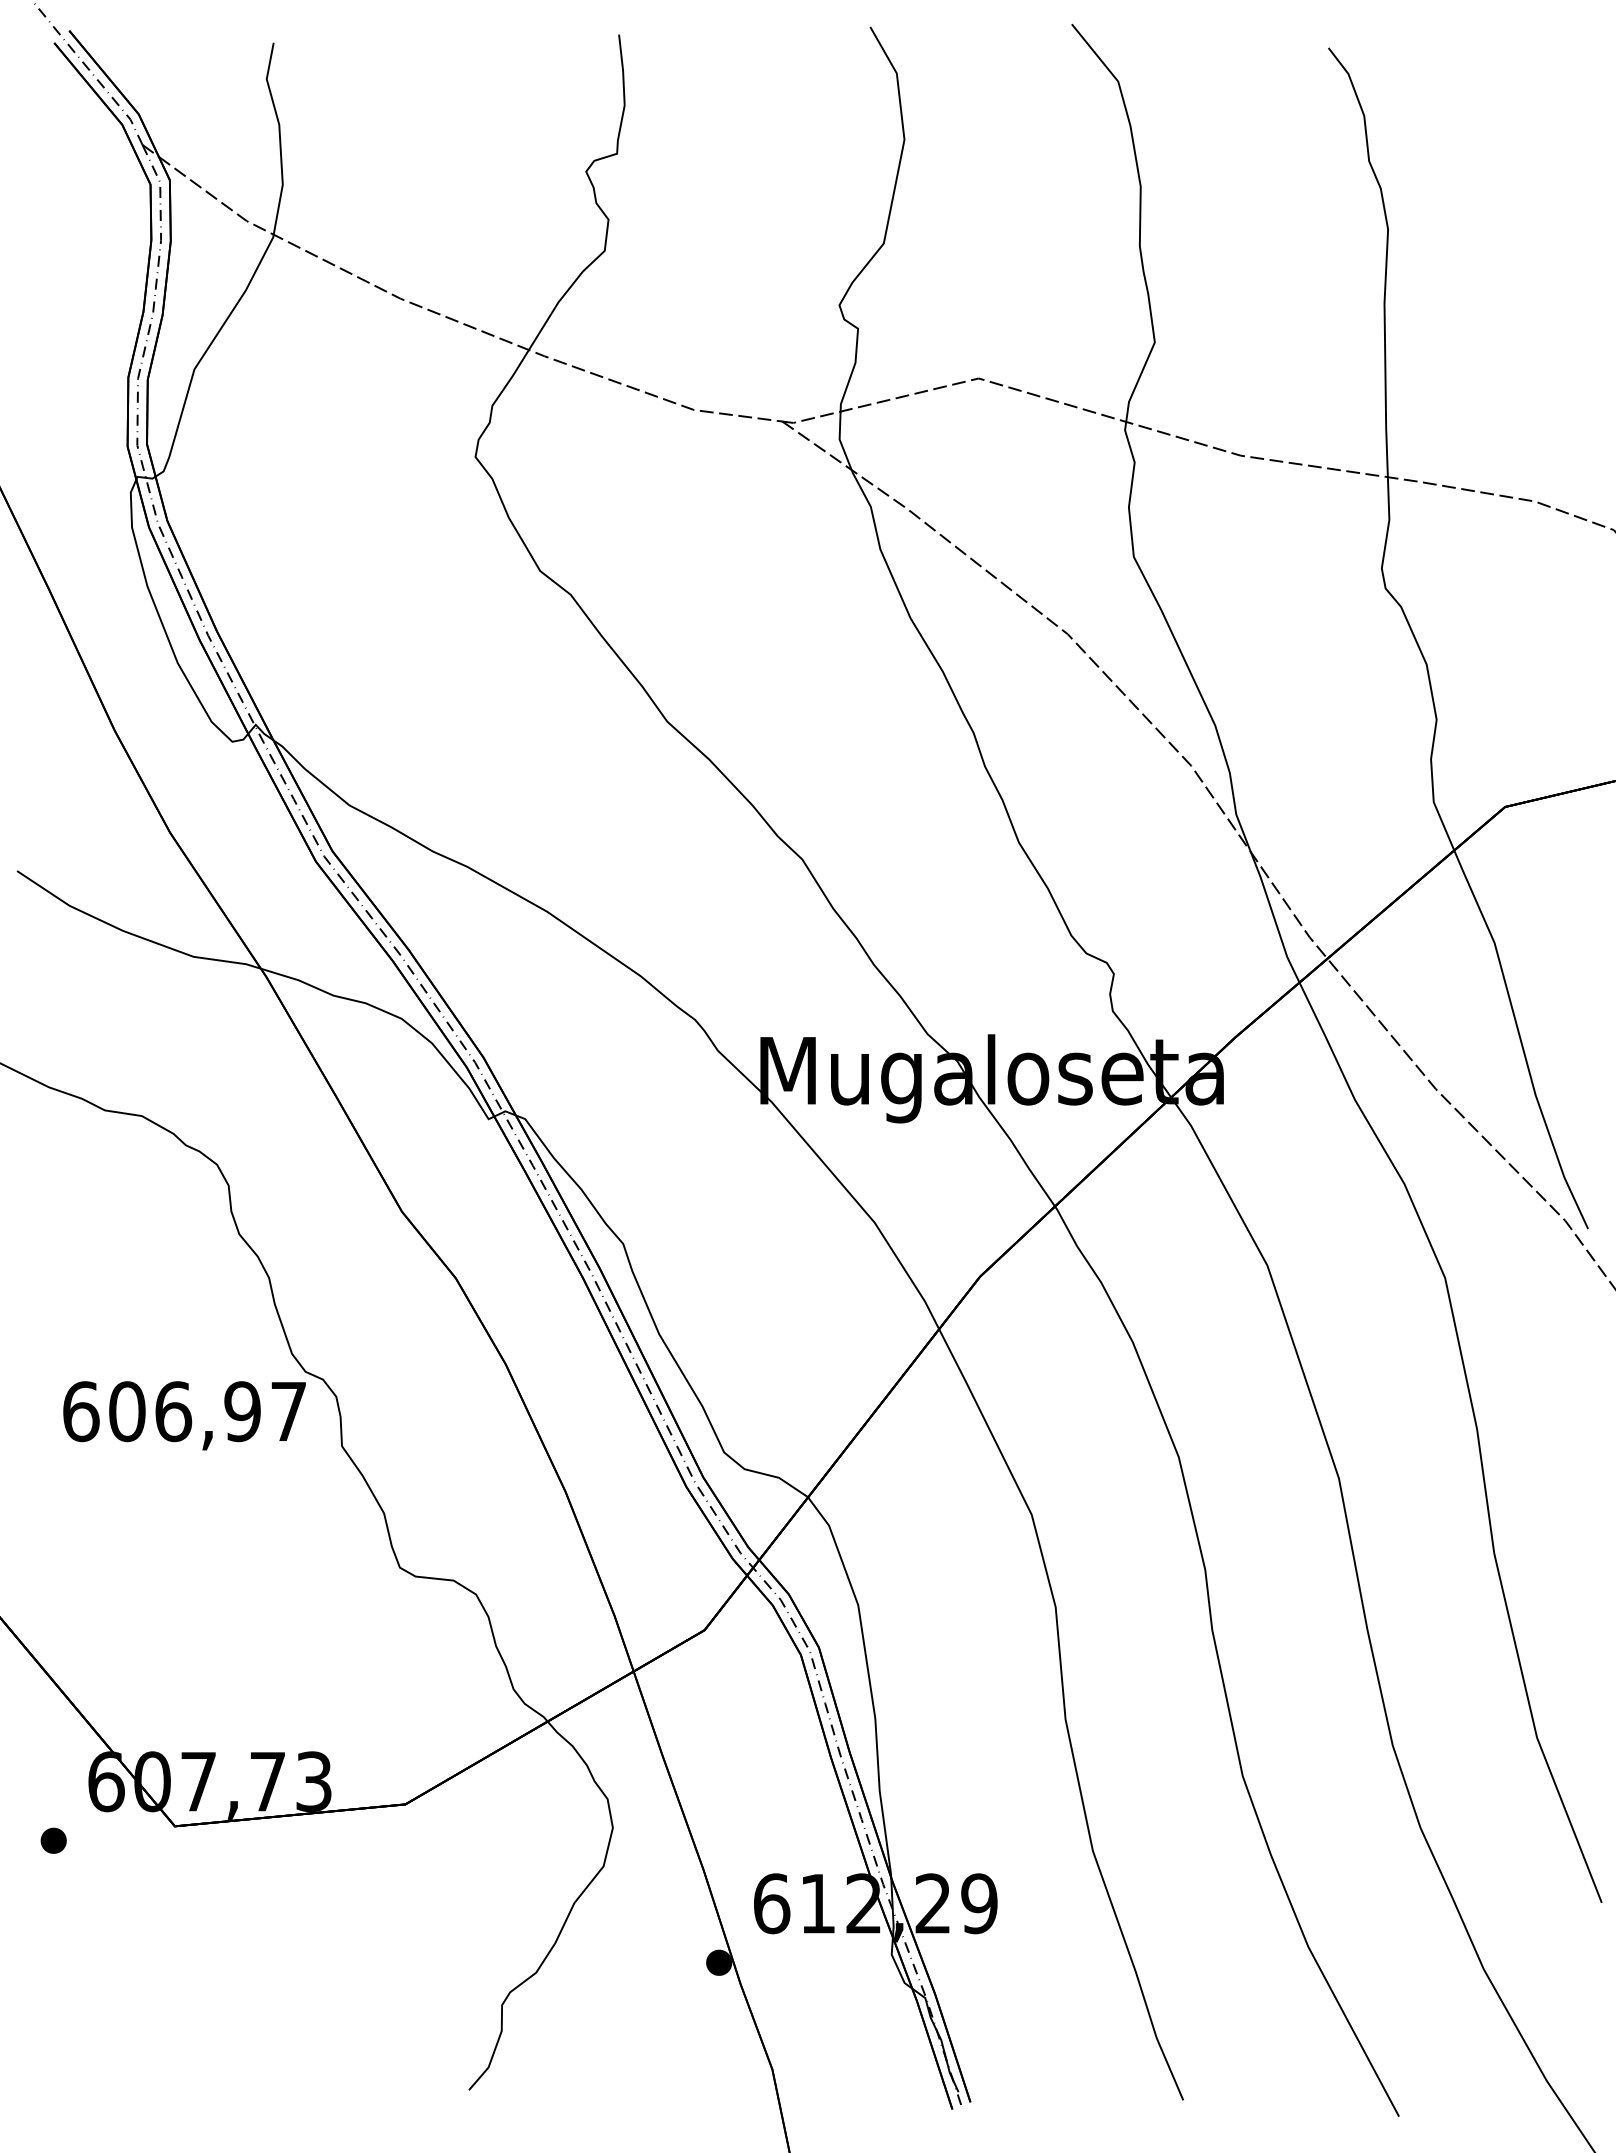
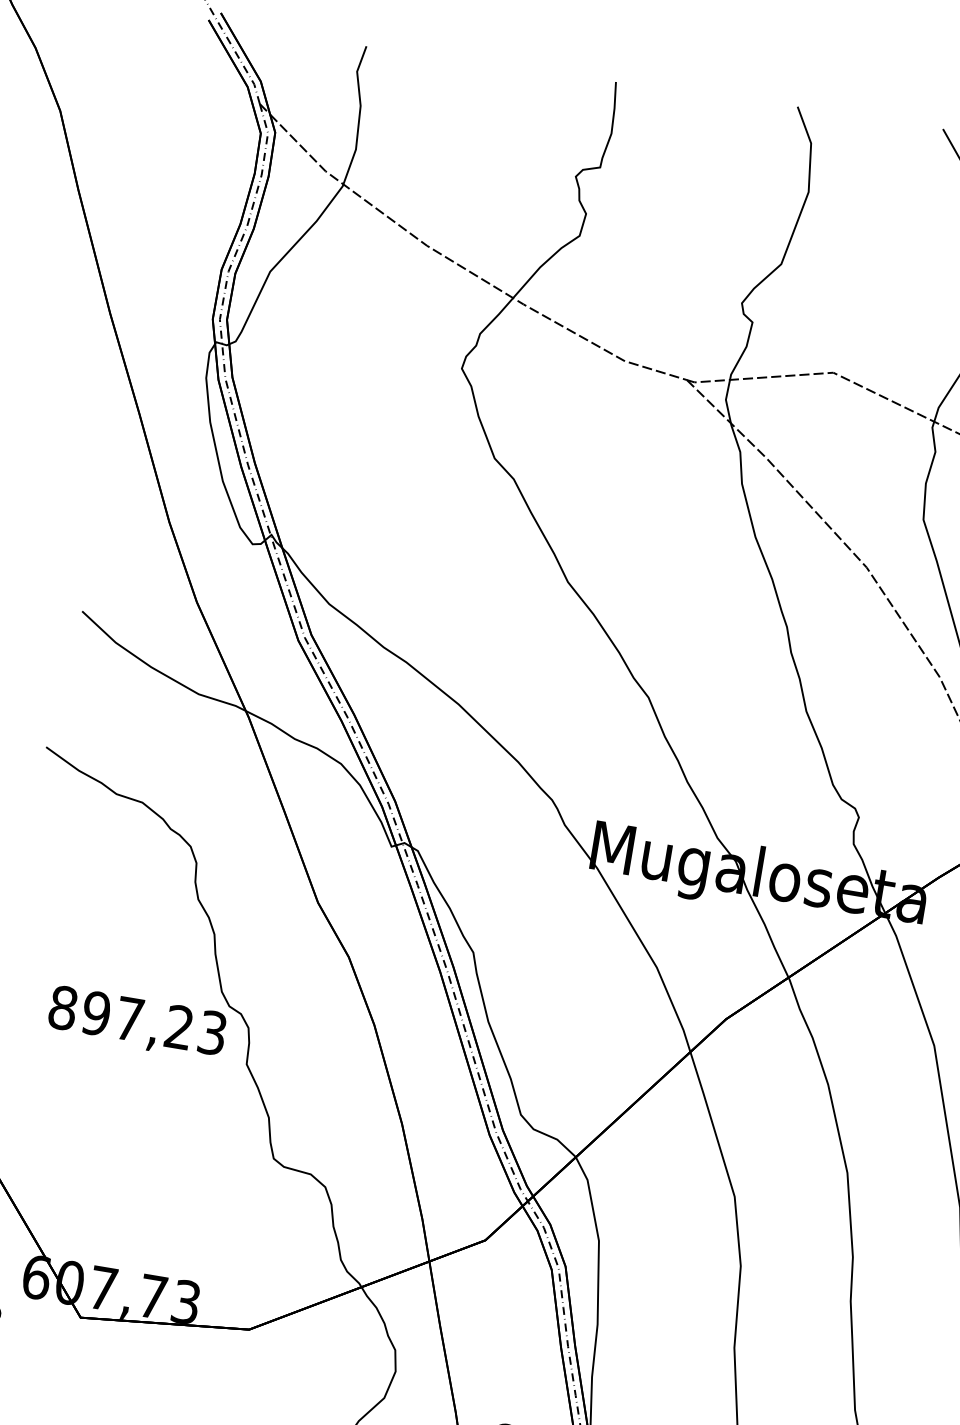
text: (184, 1411) -> (137, 1020), 606,97 -> 897,23

